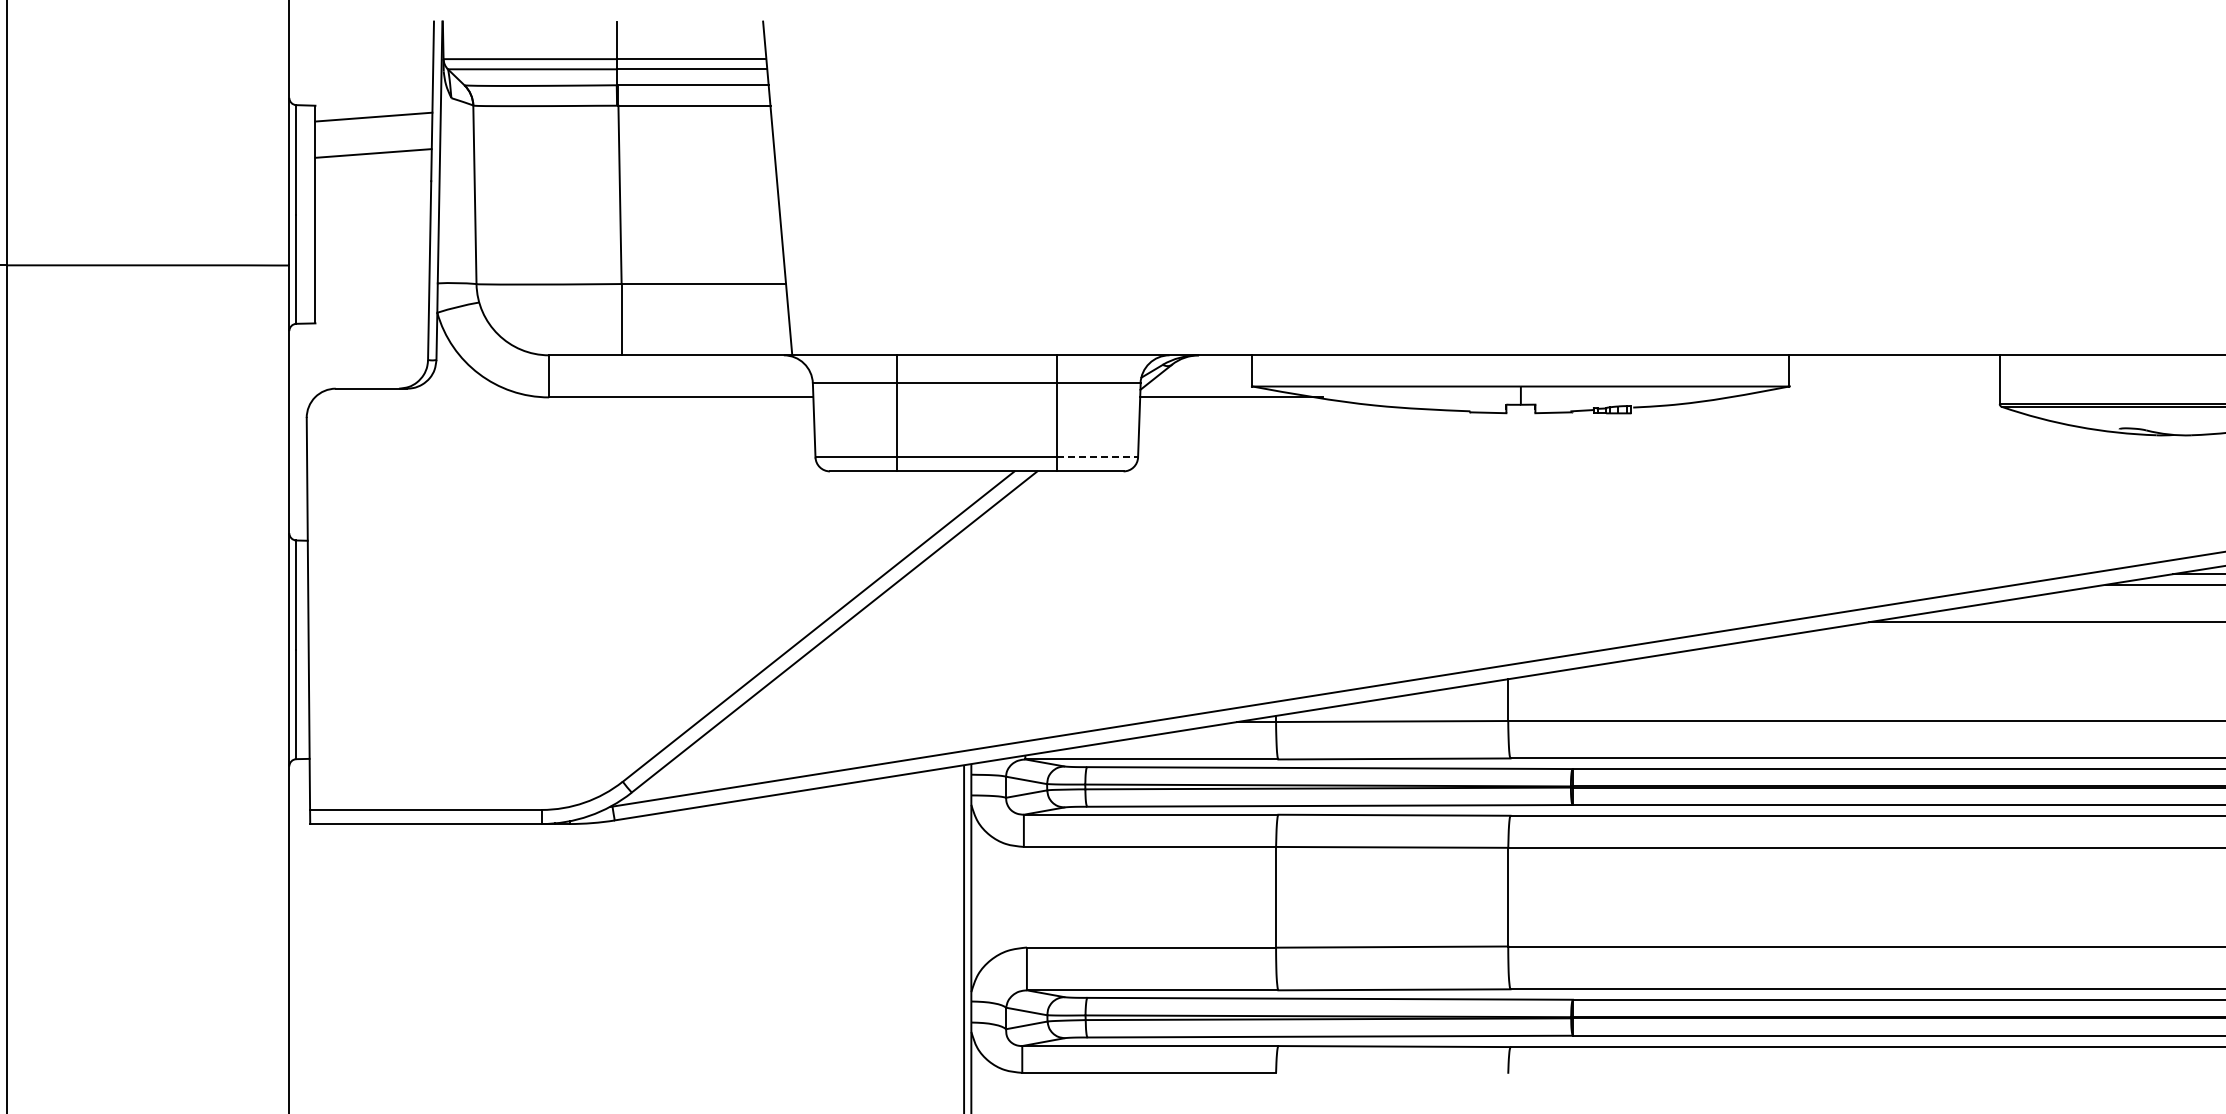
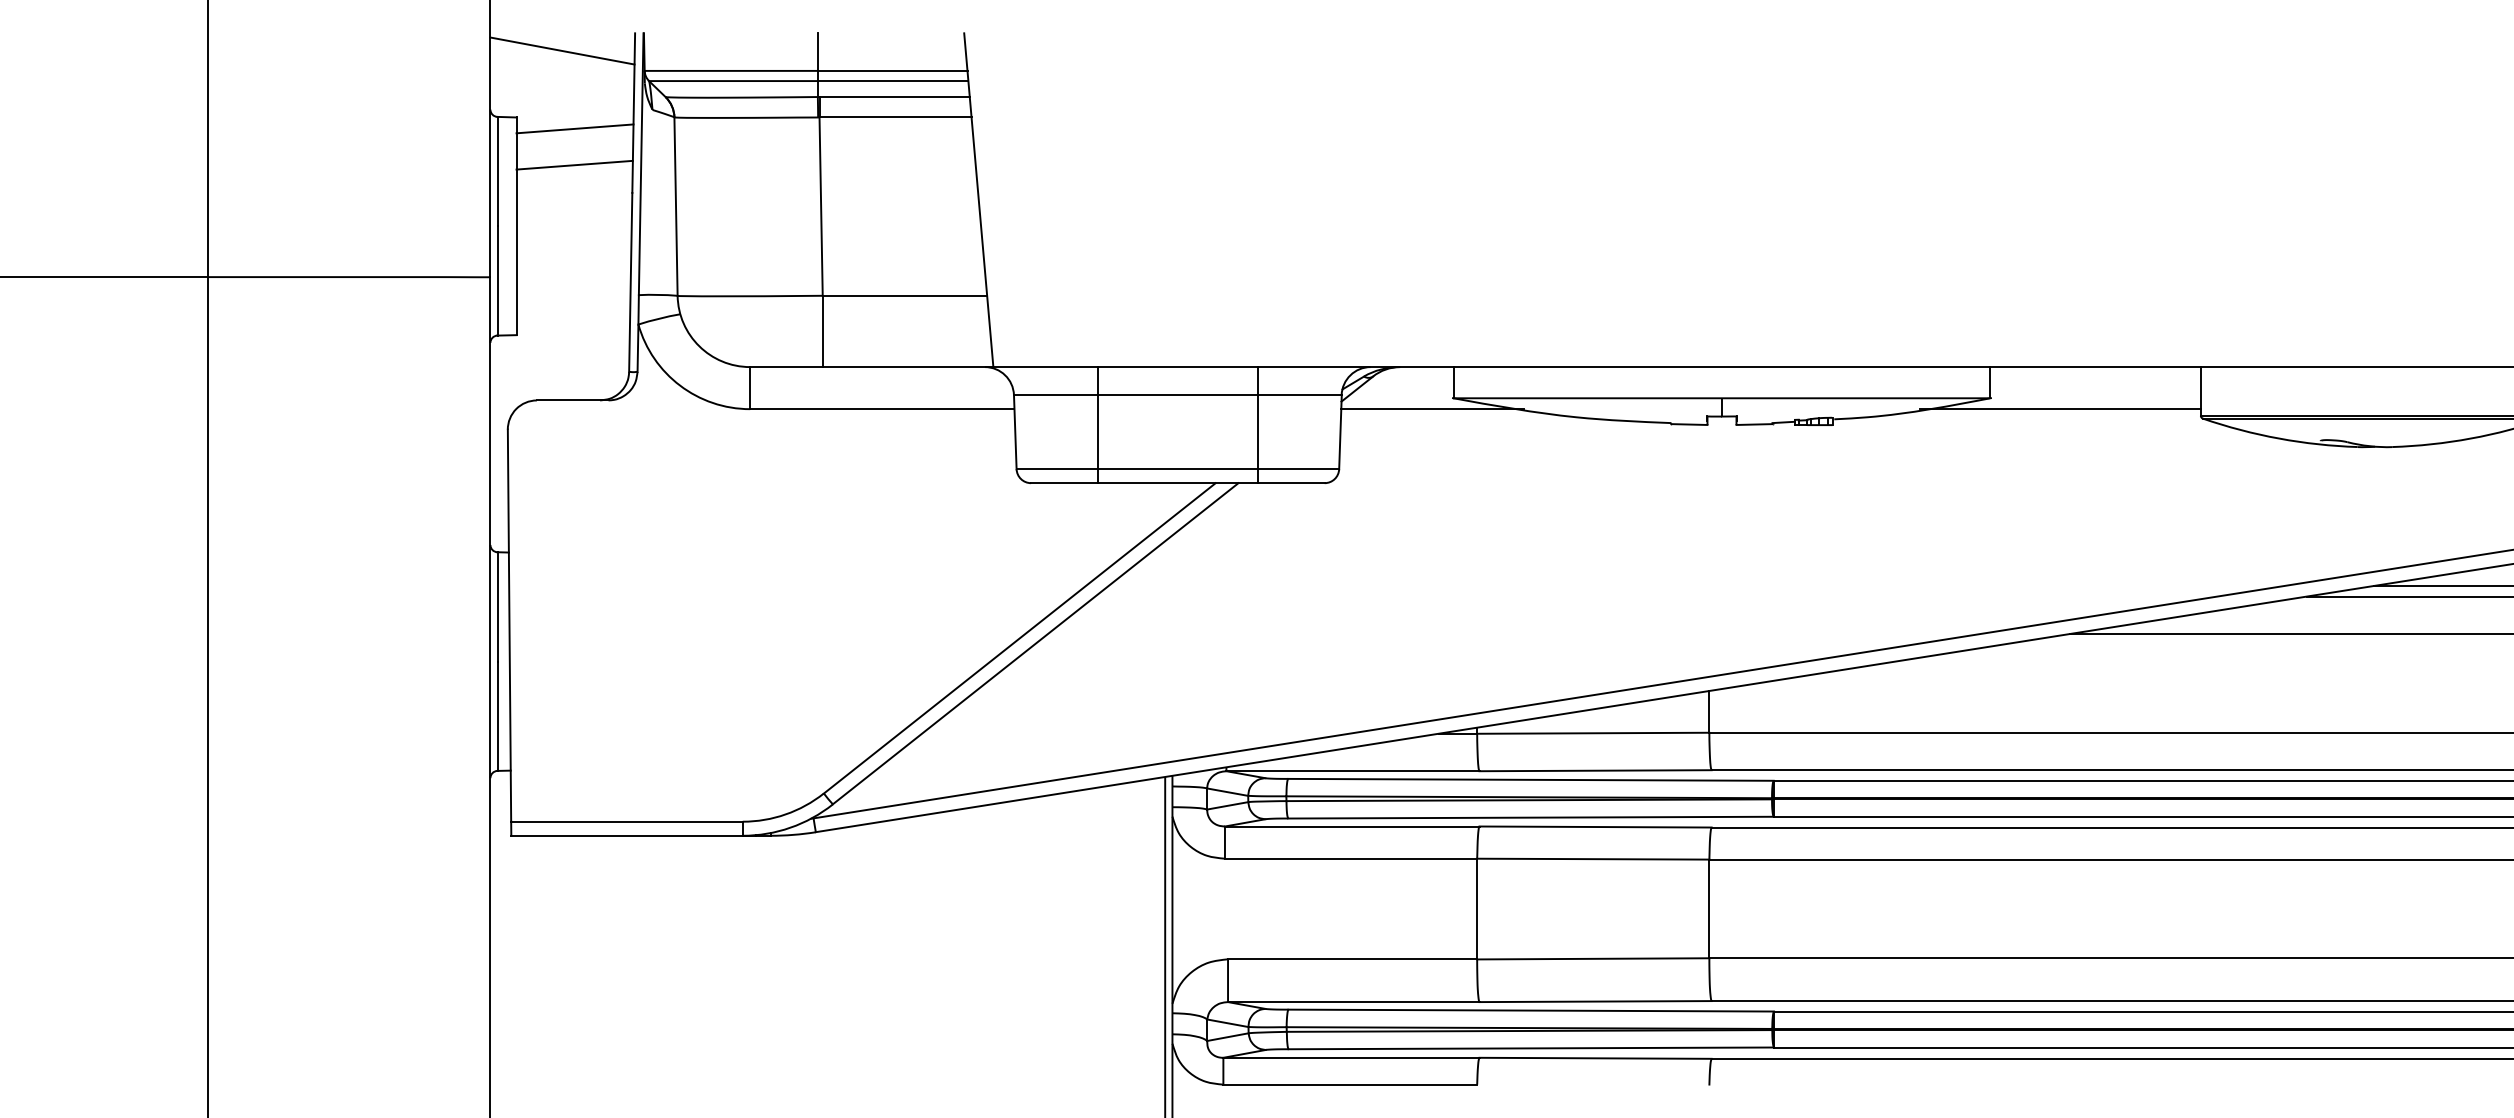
line: (361, 38) -> (562, 50), added
line: (1859, 397) -> (2060, 409), added
line: (1097, 457) -> (1298, 469), dashed -> solid

